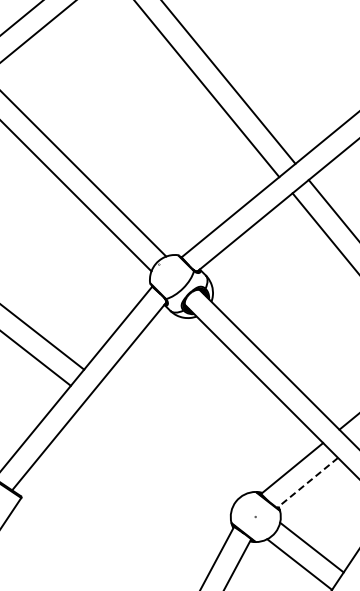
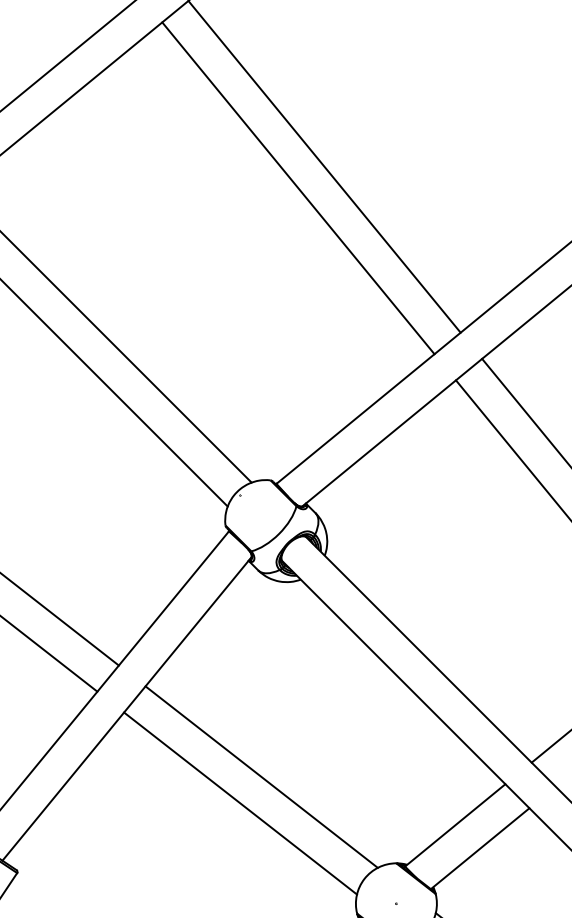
line: (172, 438) -> (261, 776), added
line: (159, 454) -> (240, 802), added
line: (307, 483) -> (480, 849), dashed -> solid

